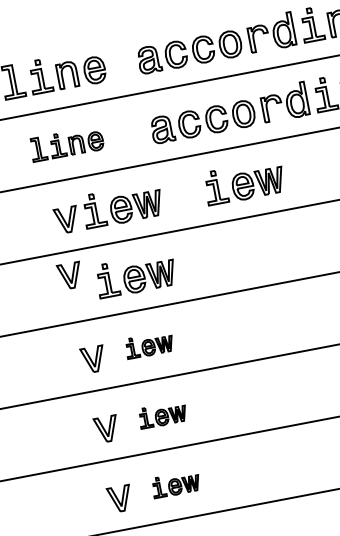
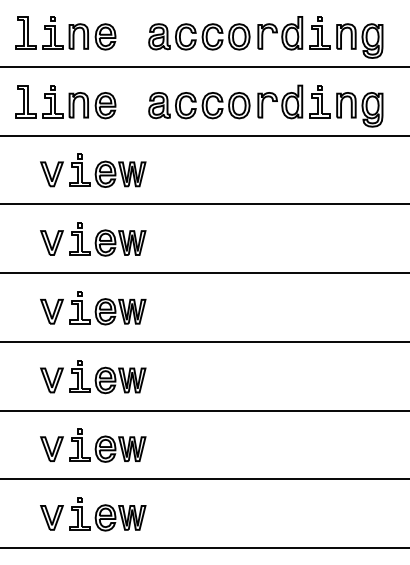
part: (66, 144) -> (65, 102), size x1.43
part: (244, 182) -> (227, 170), removed
part: (69, 275) -> (51, 242), moved
part: (149, 345) -> (107, 308), size x1.67
part: (162, 415) -> (107, 377), size x1.67
part: (175, 484) -> (107, 445), size x1.67

